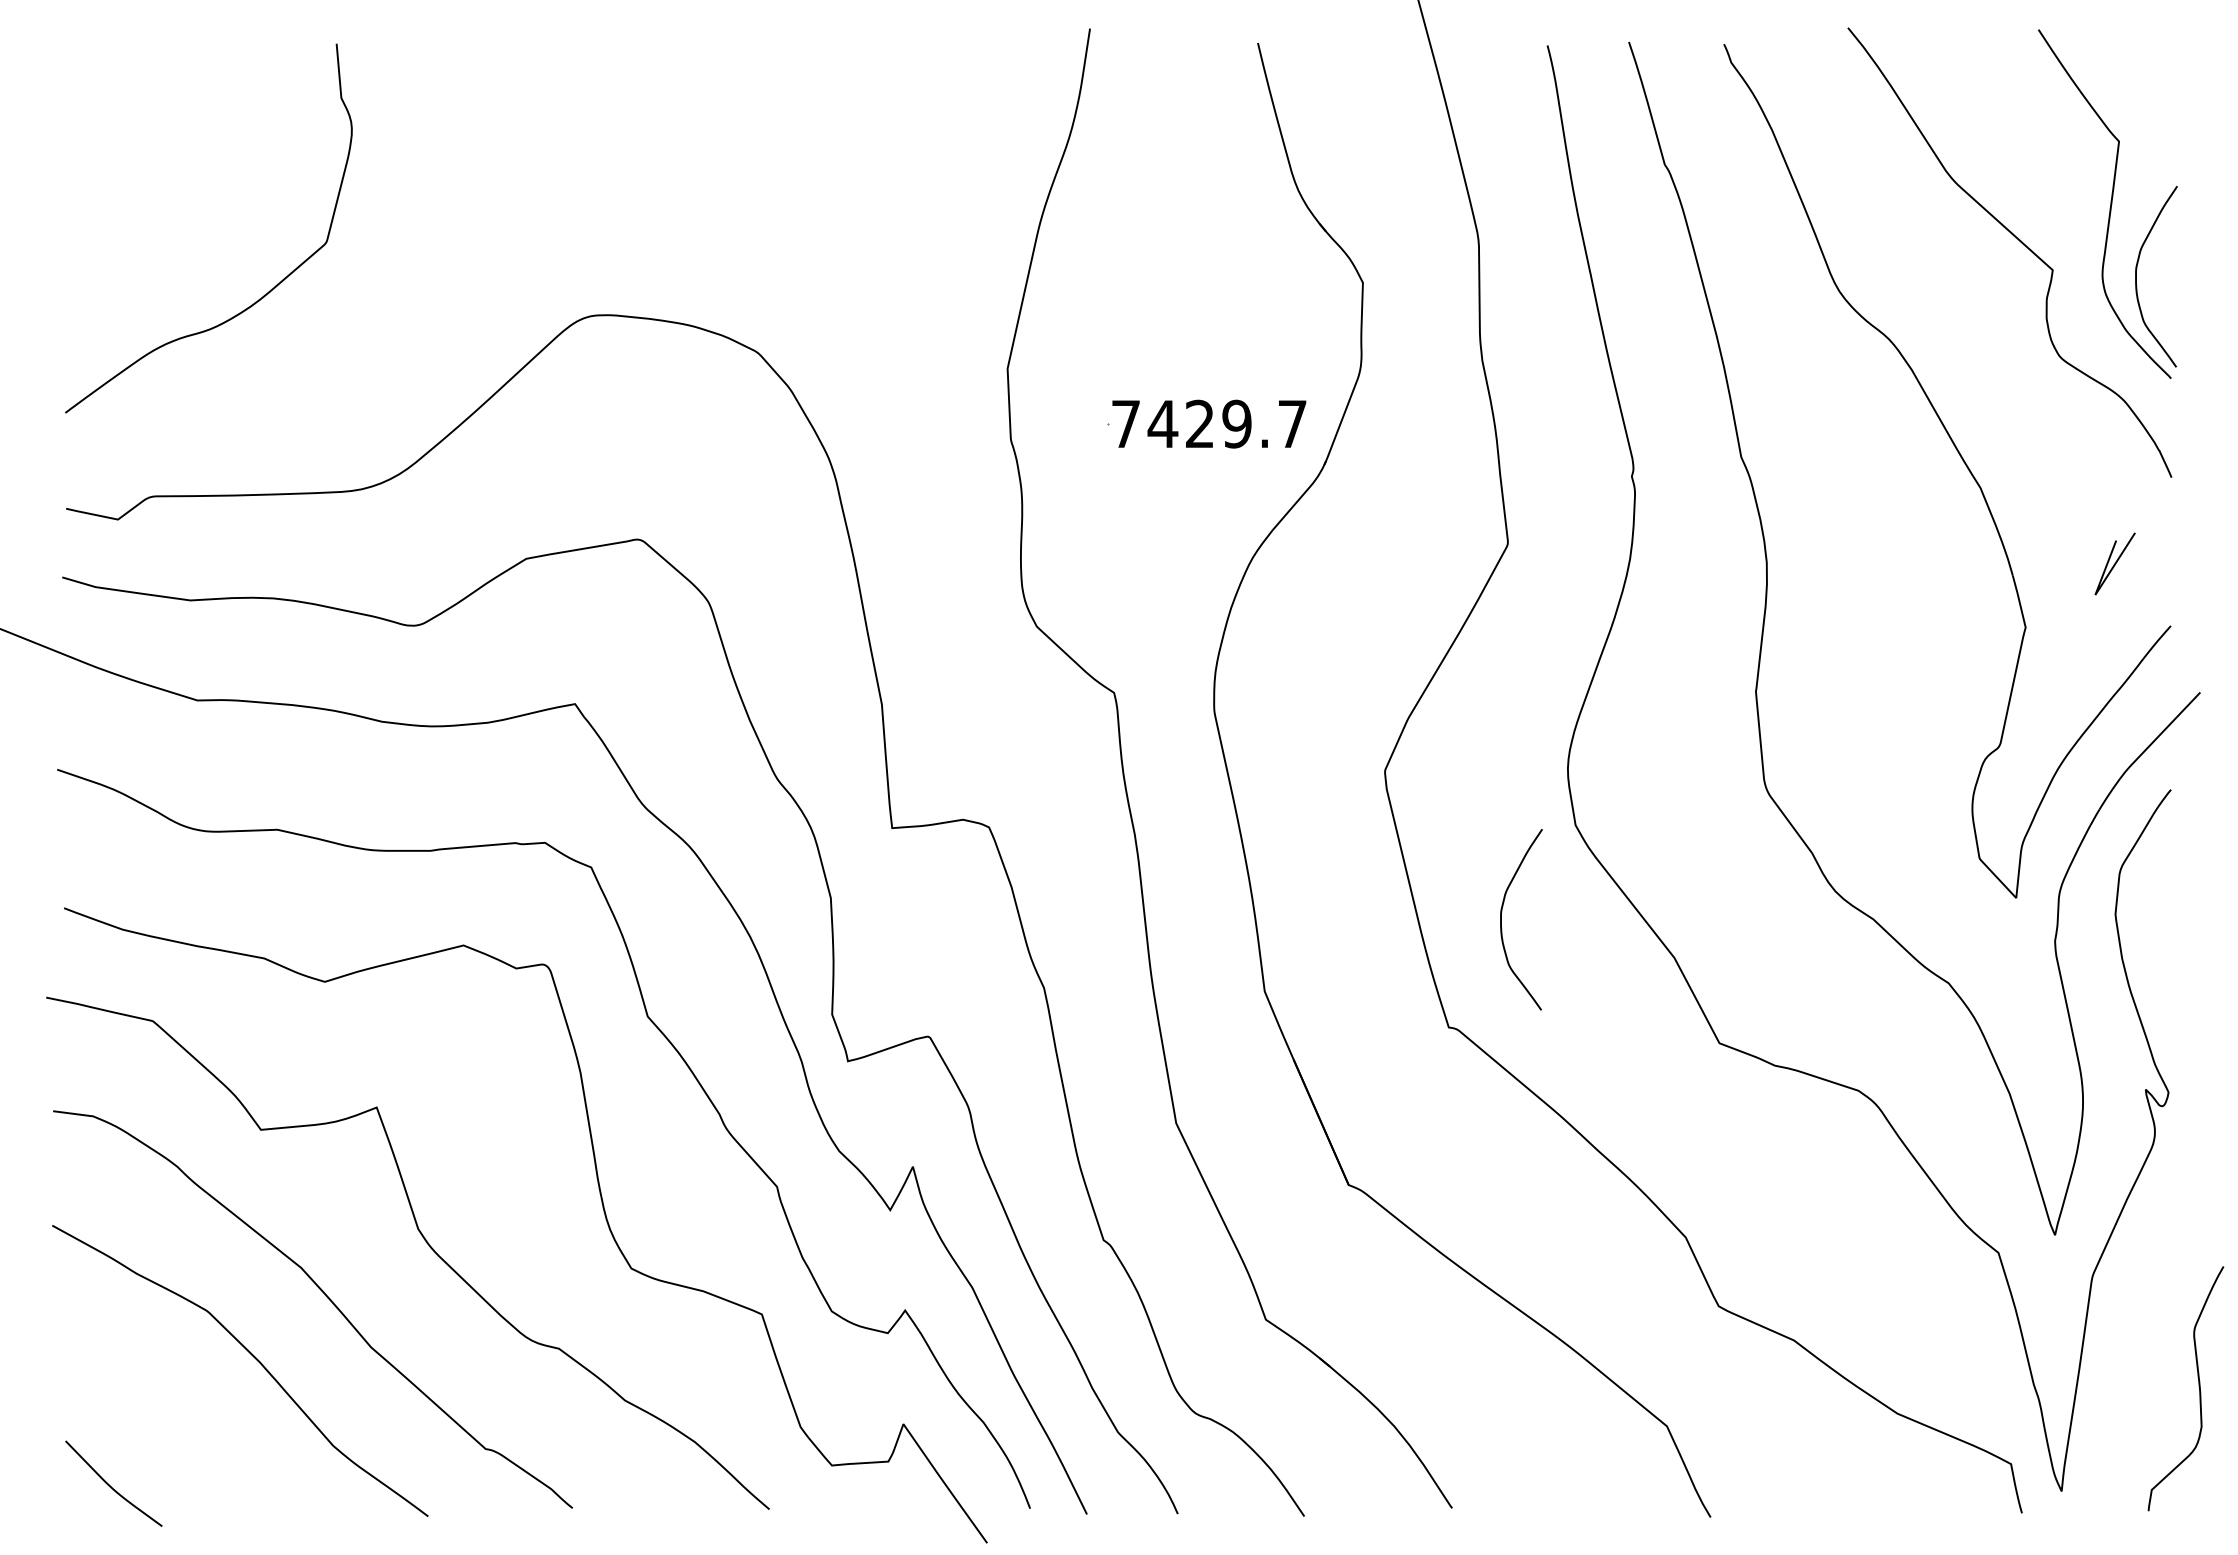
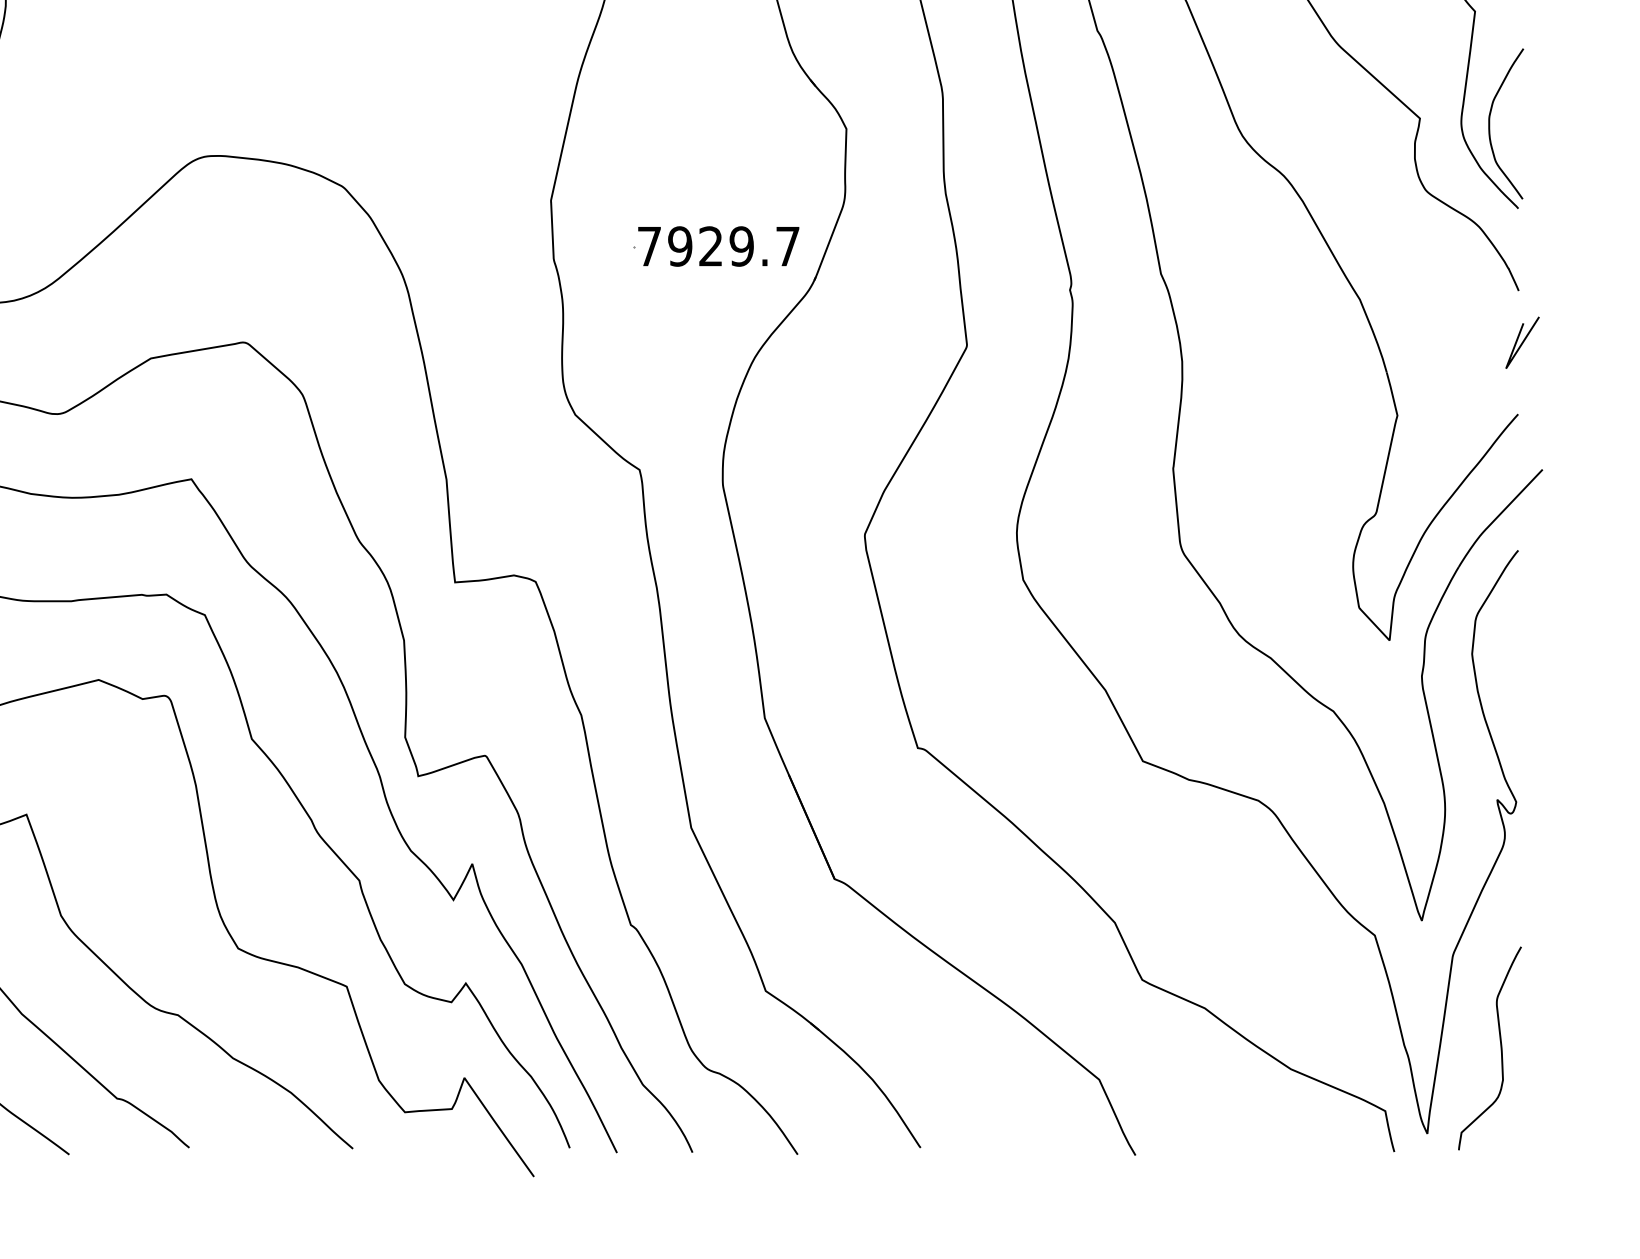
text: (1162, 423) -> (679, 245), 7429.7 -> 7929.7
line: (2114, 563) -> (1522, 342), moved
curve: (1501, 919) -> (961, 658), removed
curve: (2198, 1387) -> (1500, 1047), moved

